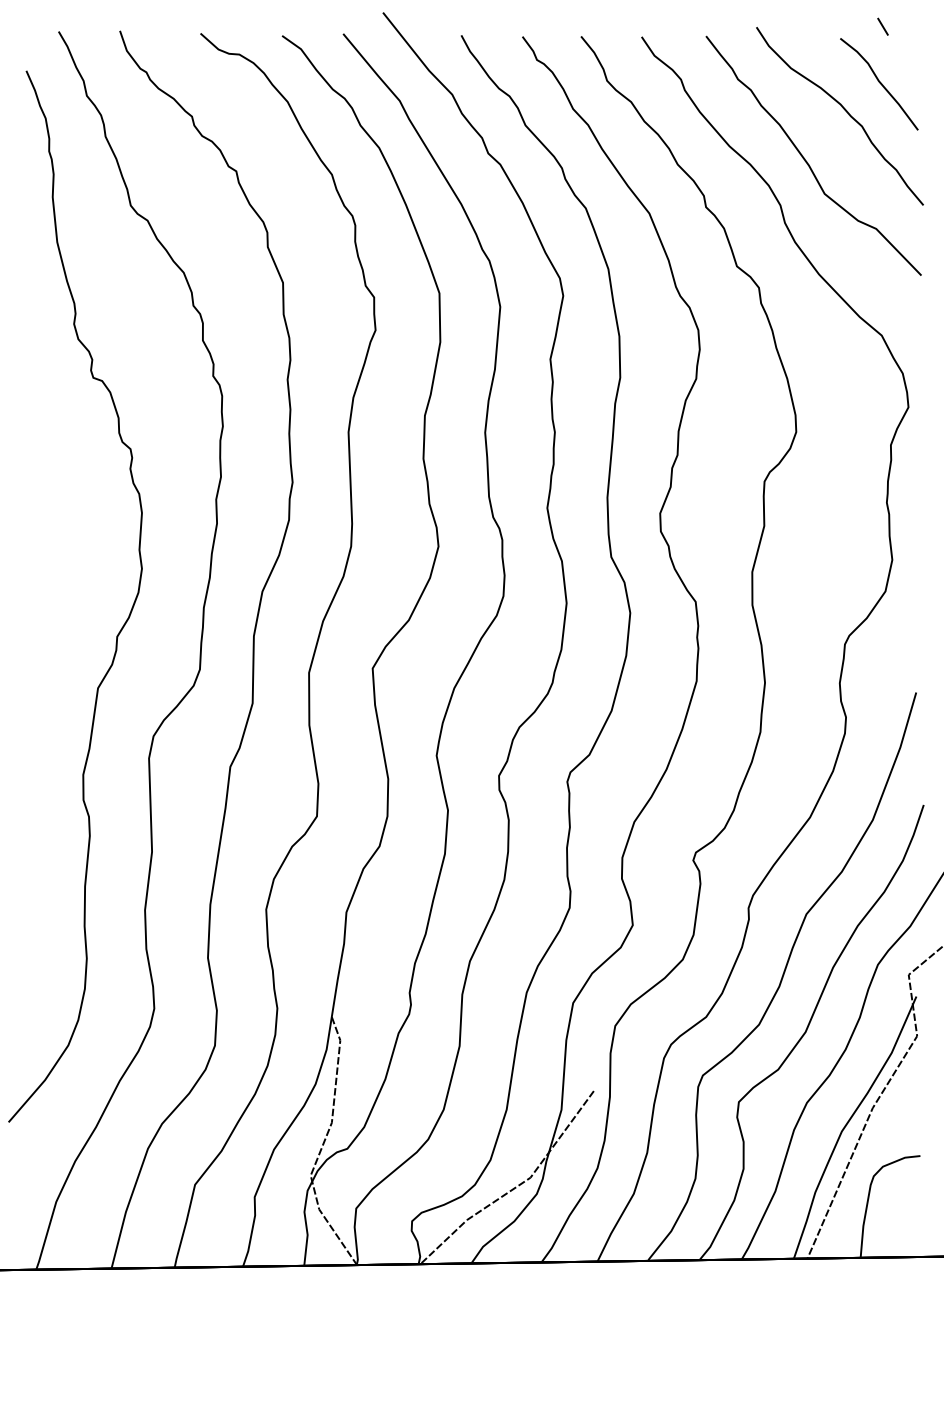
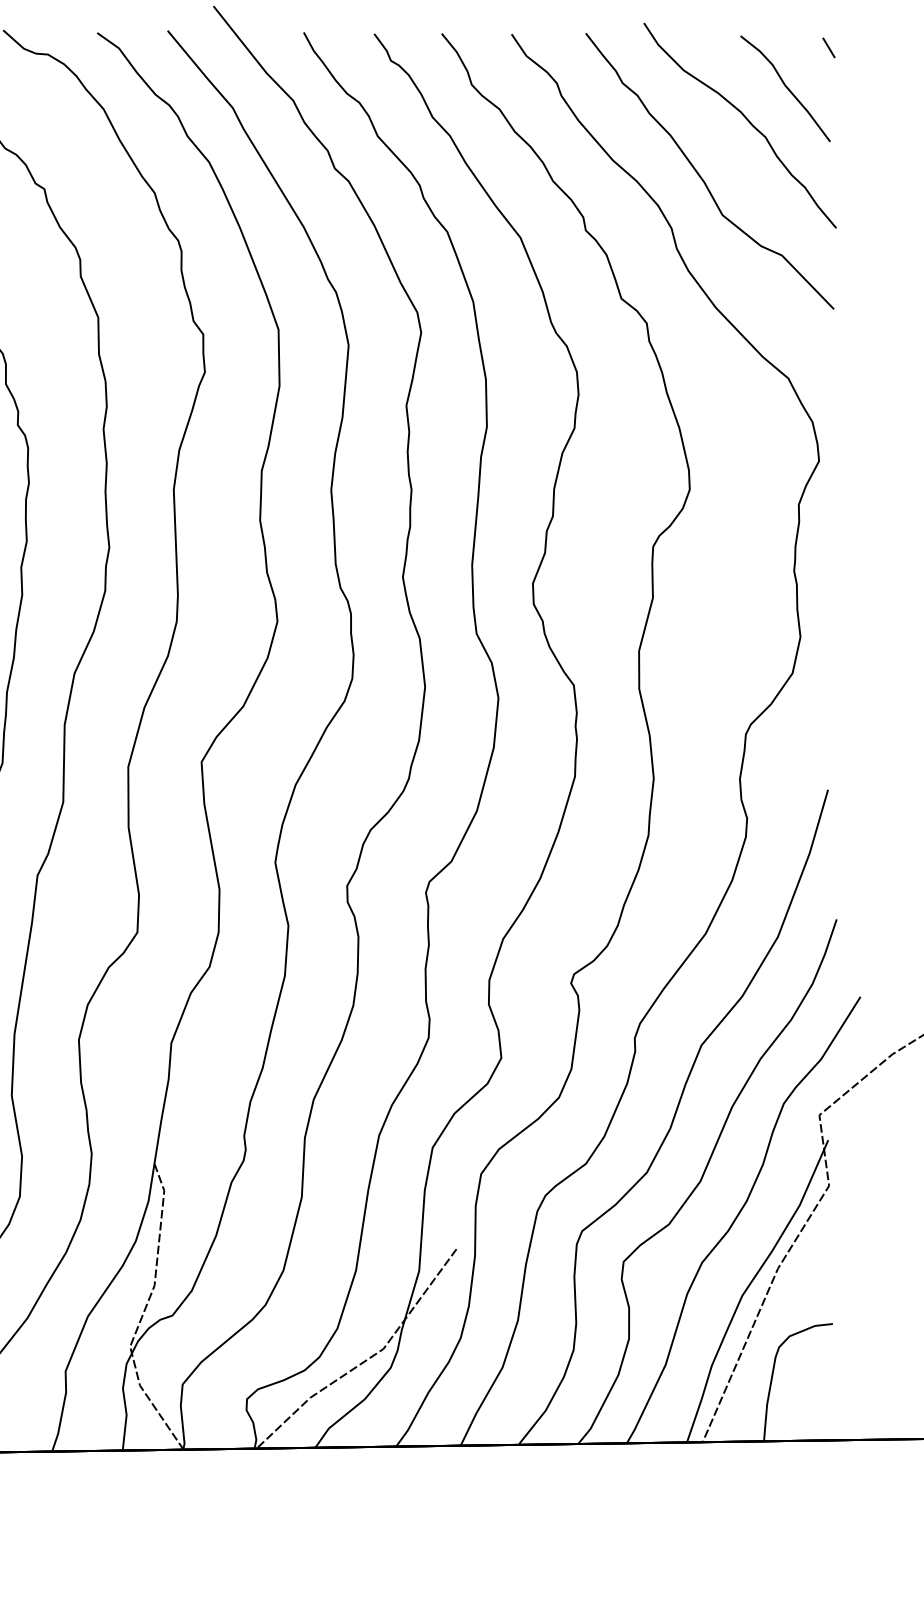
line: (882, 26) -> (828, 47), moved

